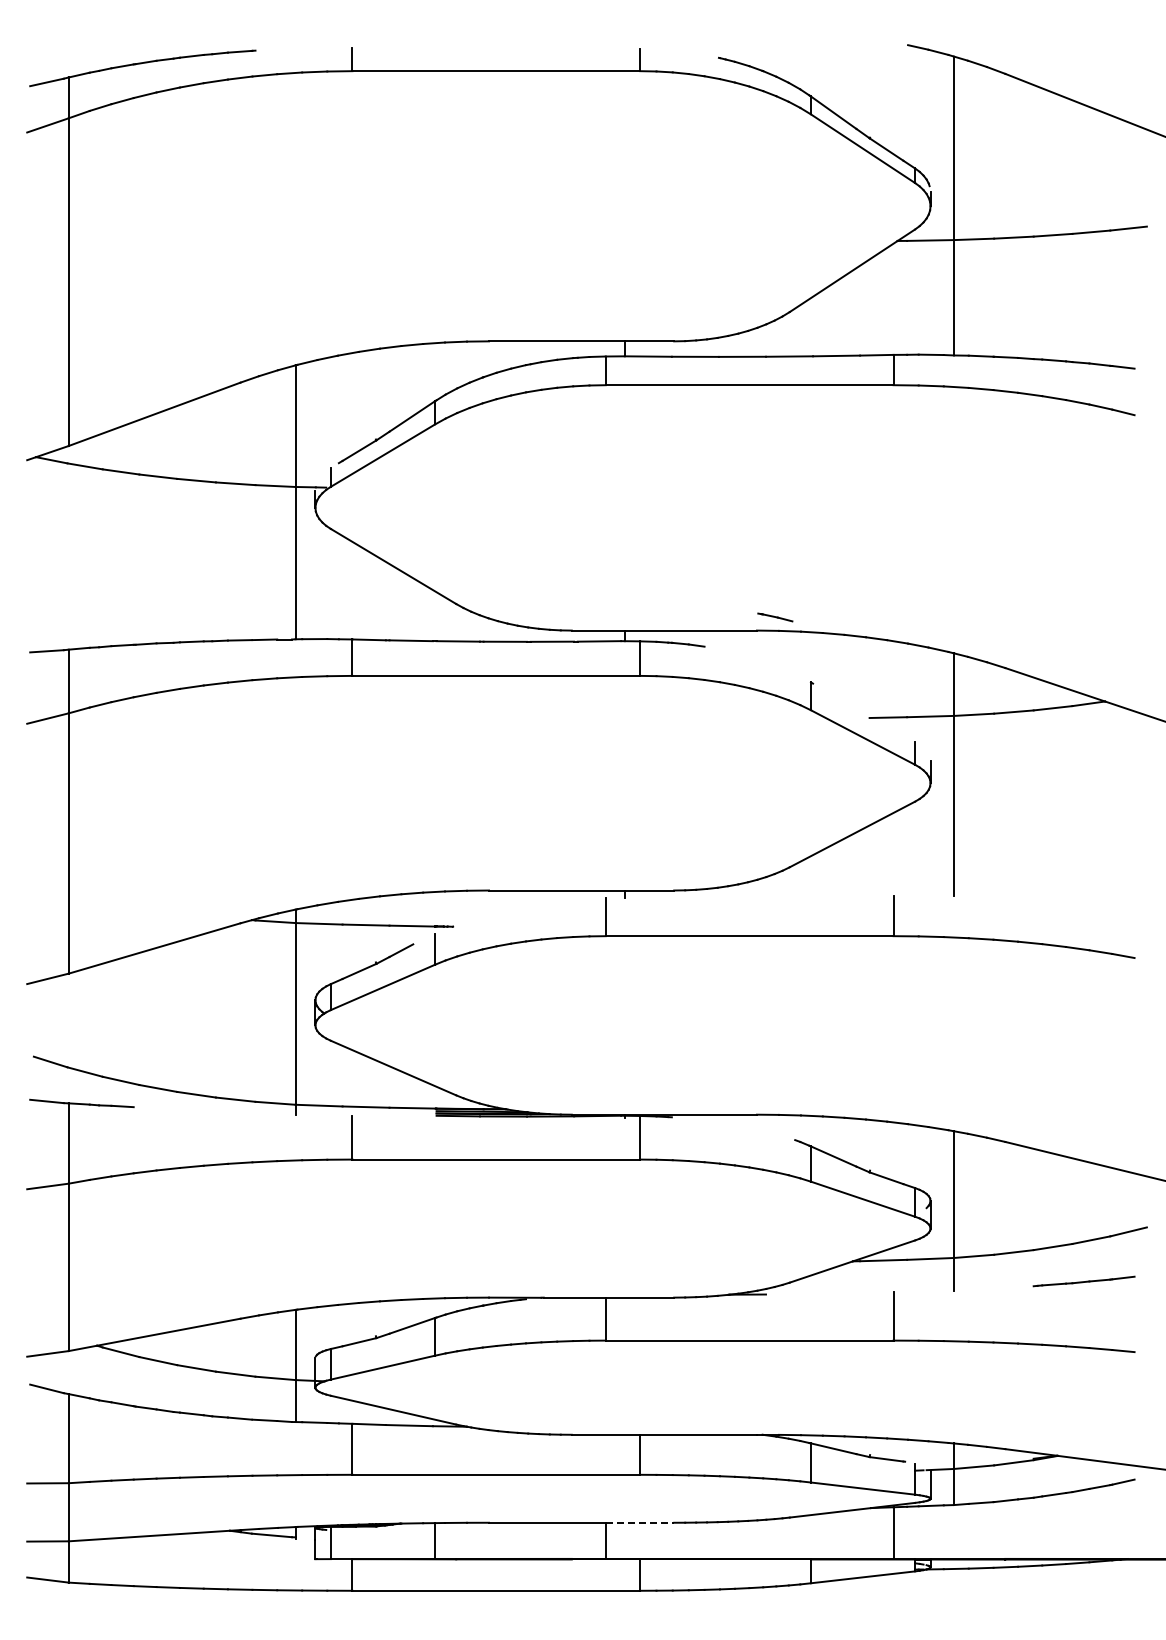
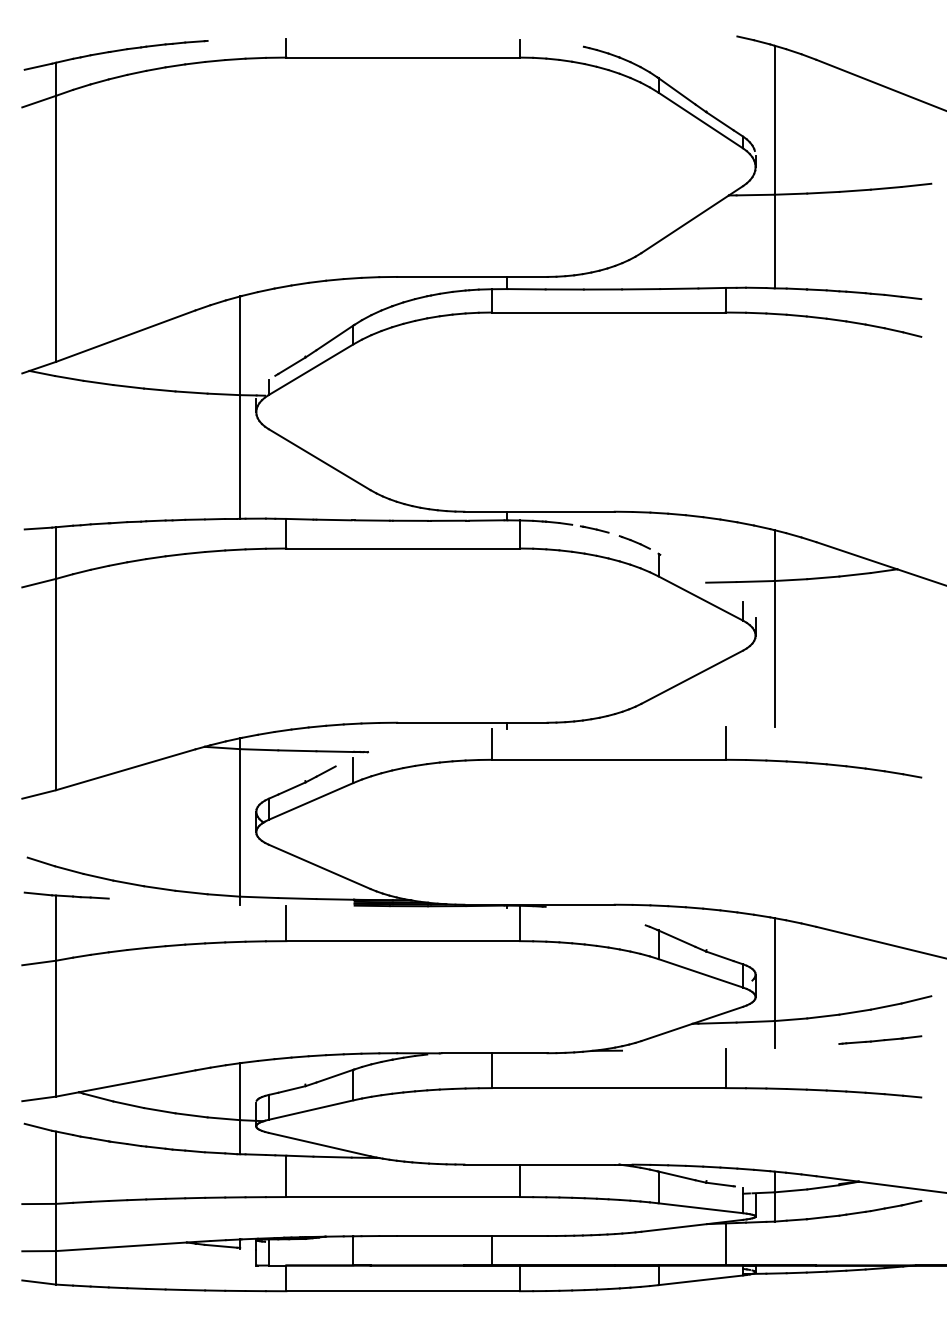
line: (775, 617) -> (594, 529), moved
line: (781, 668) -> (634, 542), added
line: (640, 1522) -> (520, 1235), dashed -> solid

